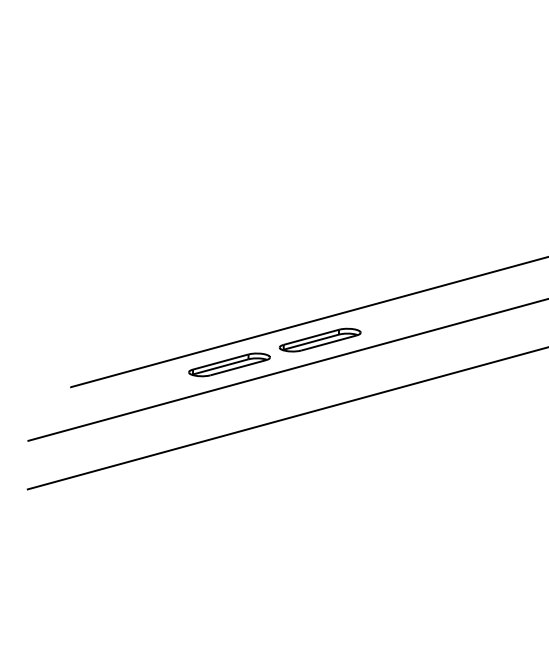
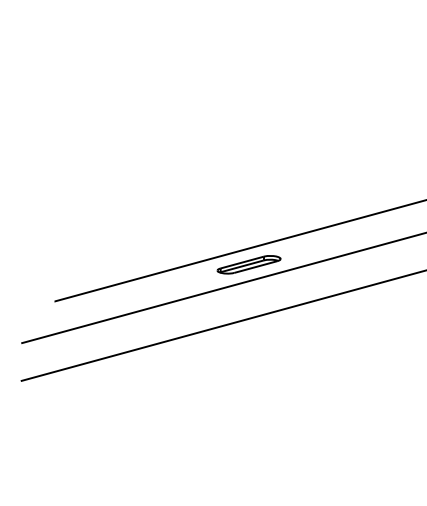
part: (229, 364) -> (178, 283), removed

